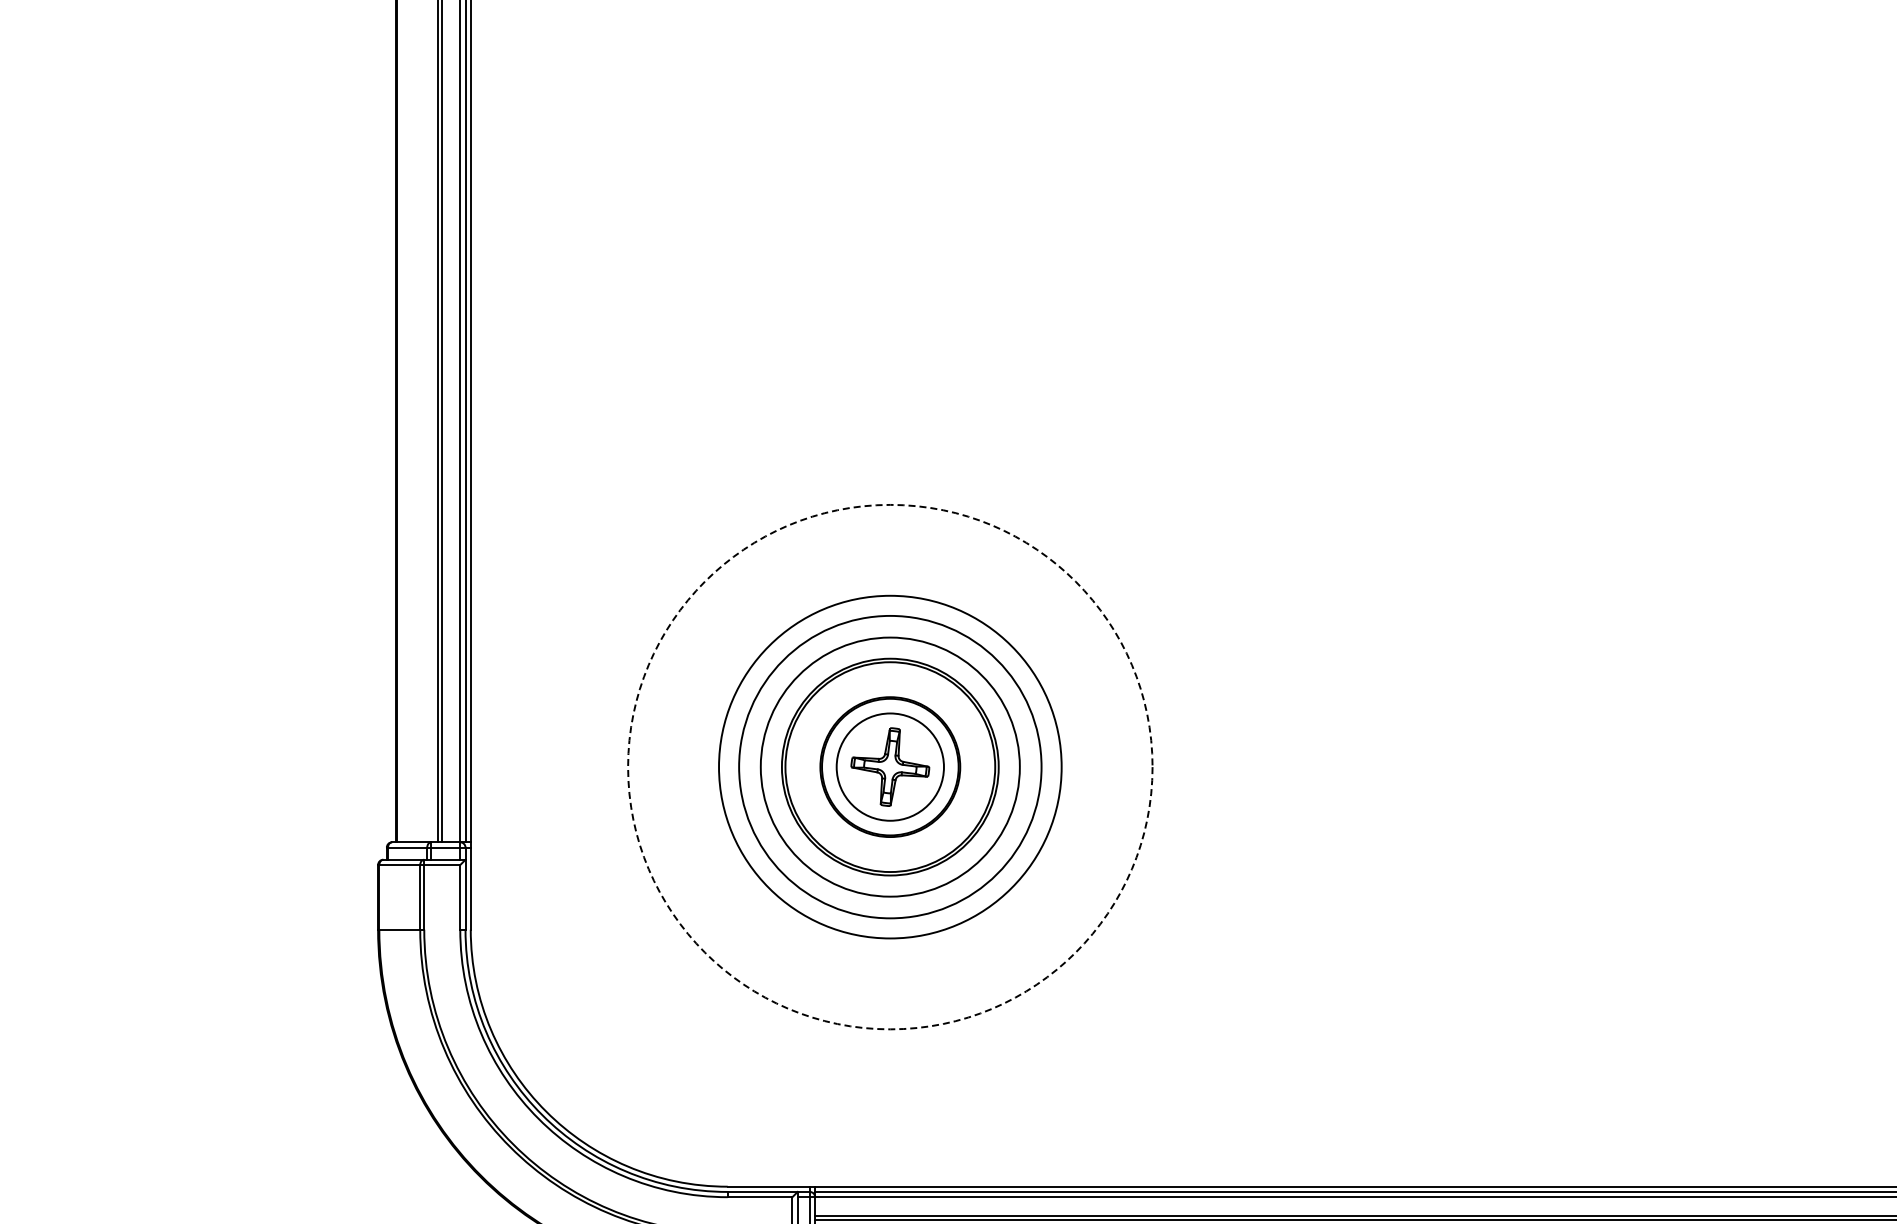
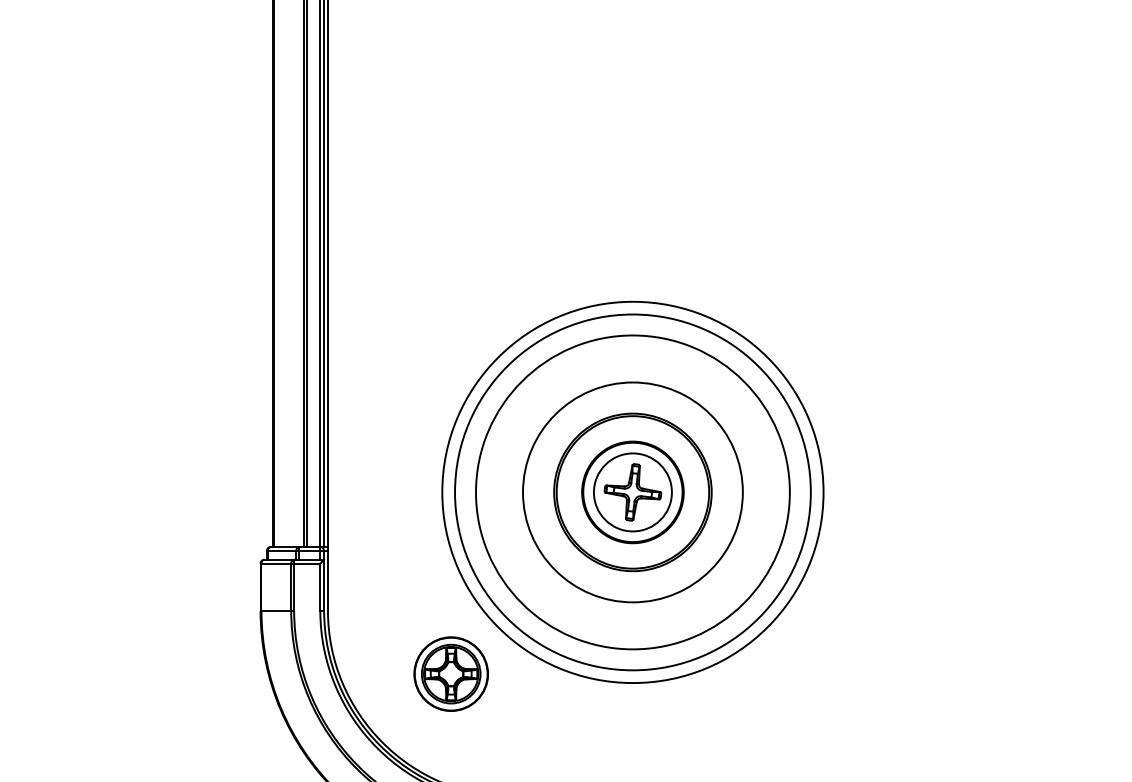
circle: (890, 766) -> (633, 491), dashed -> solid
circle: (890, 766) -> (633, 491), size x1.43
circle: (890, 767) -> (633, 492), size x1.67
part: (639, 1016) -> (450, 673), added

